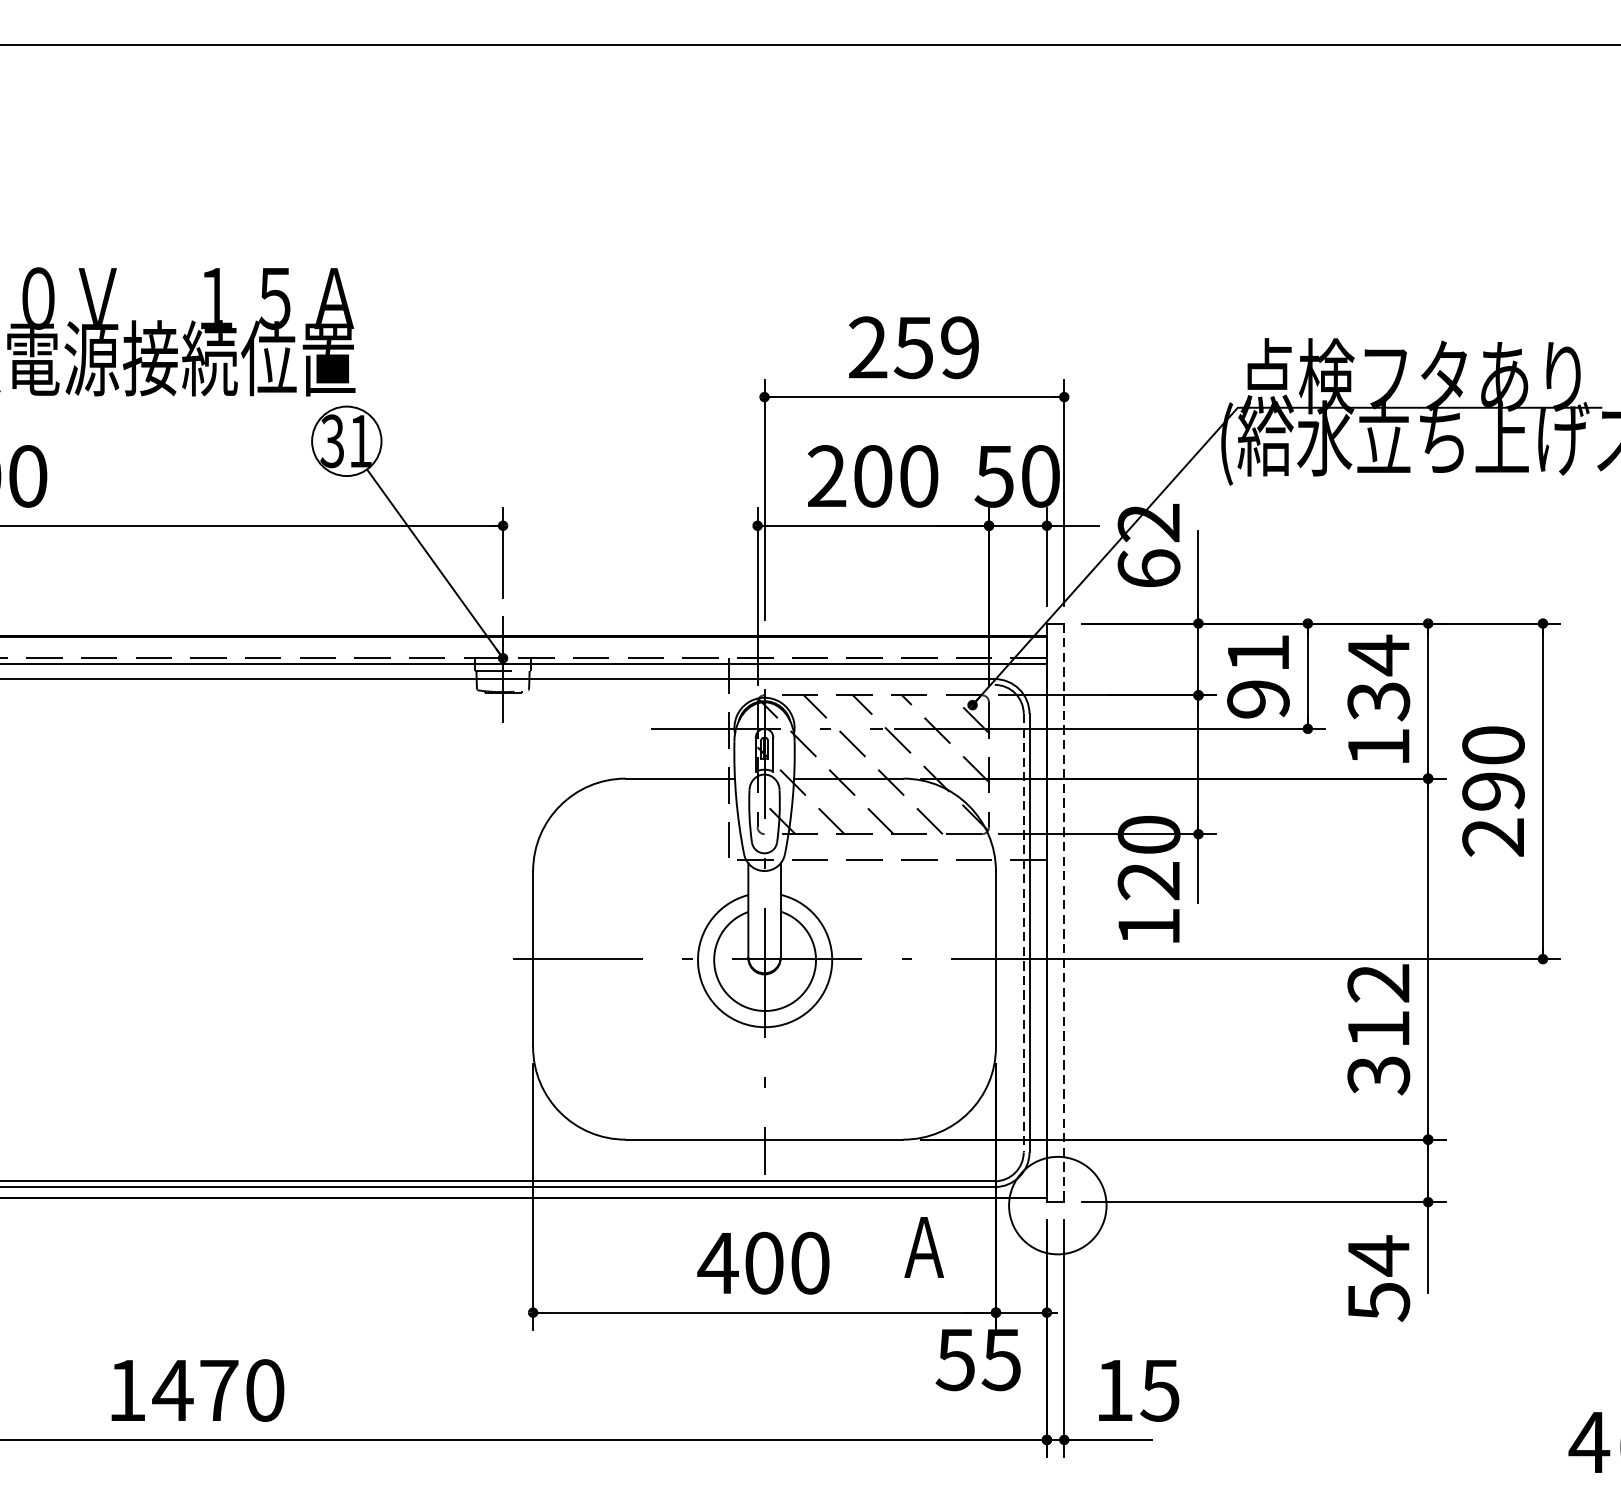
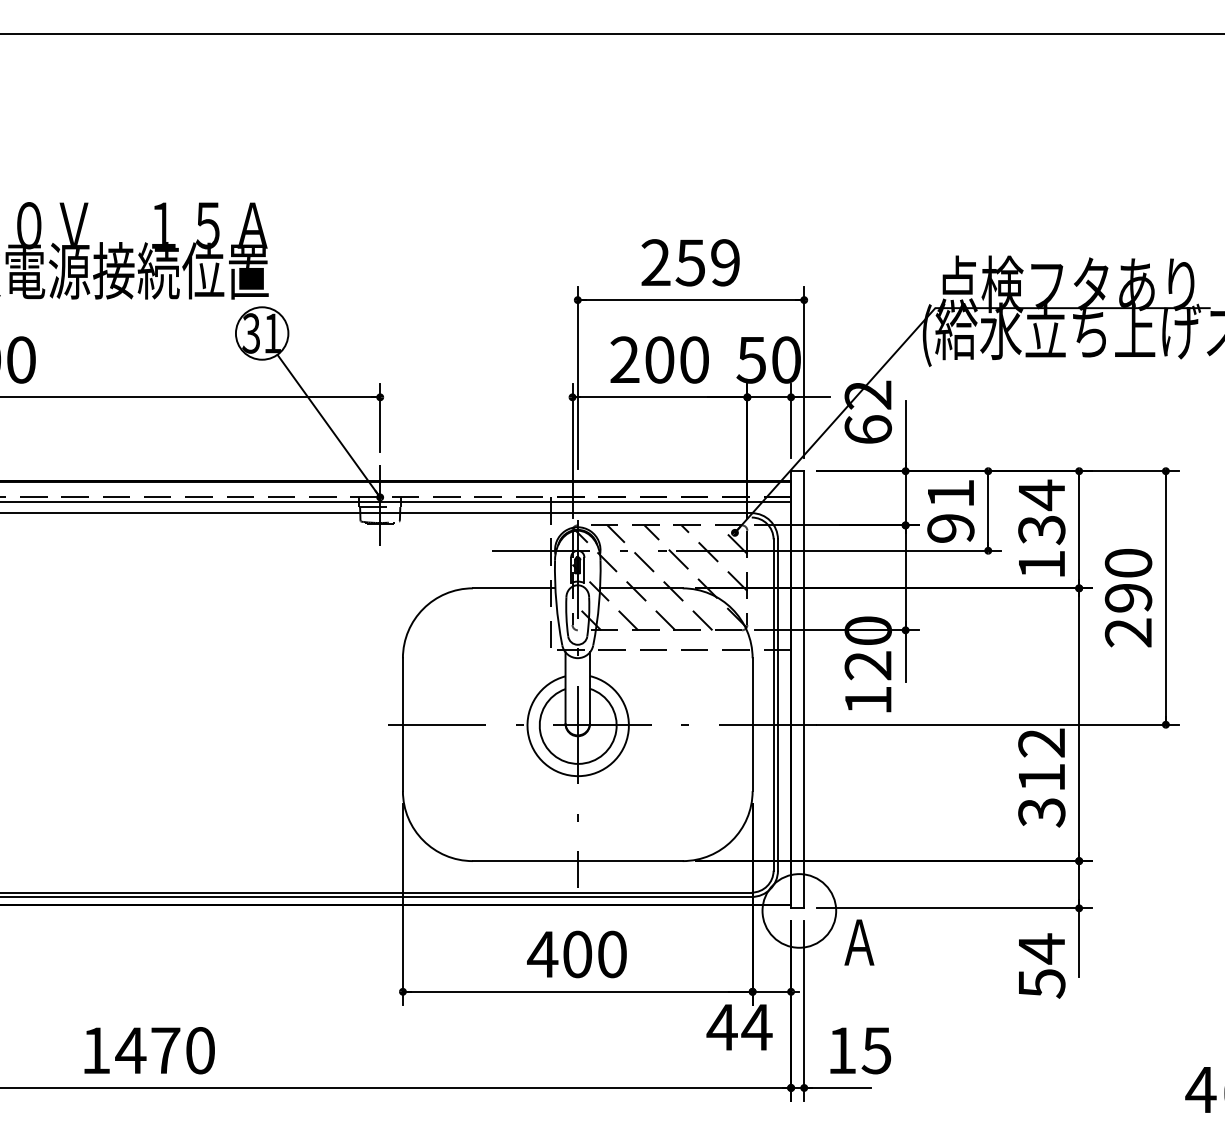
line: (1064, 912) -> (804, 689), dashed -> solid
line: (1023, 933) -> (773, 705), dashed -> solid
text: (924, 1247) -> (859, 942), moved
text: (978, 1359) -> (739, 1027), 55 -> 44

